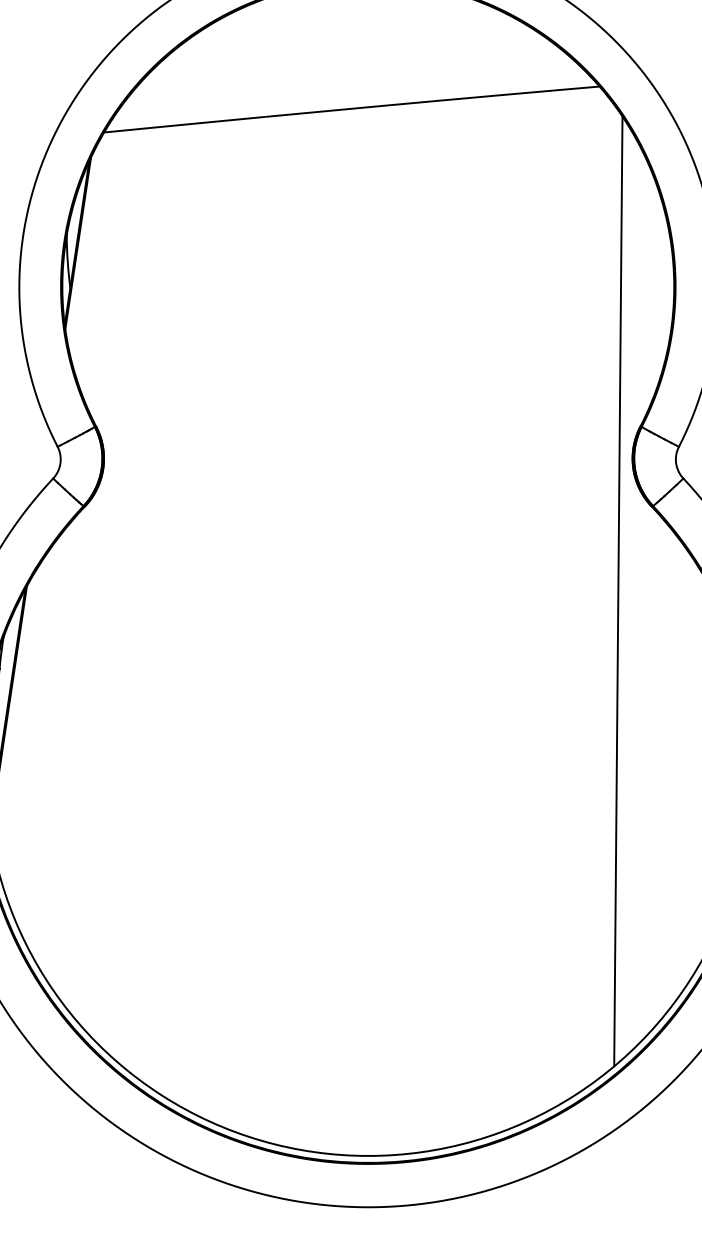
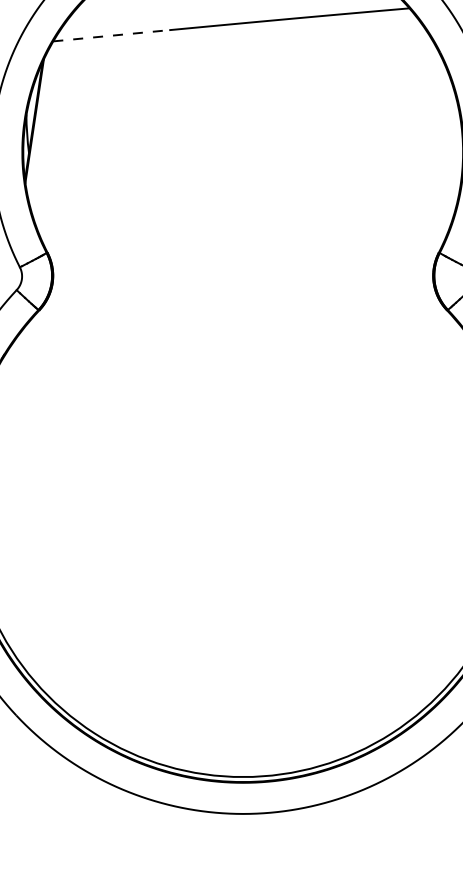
line: (184, 124) -> (111, 35), solid -> dashed
line: (618, 591) -> (423, 371), removed

